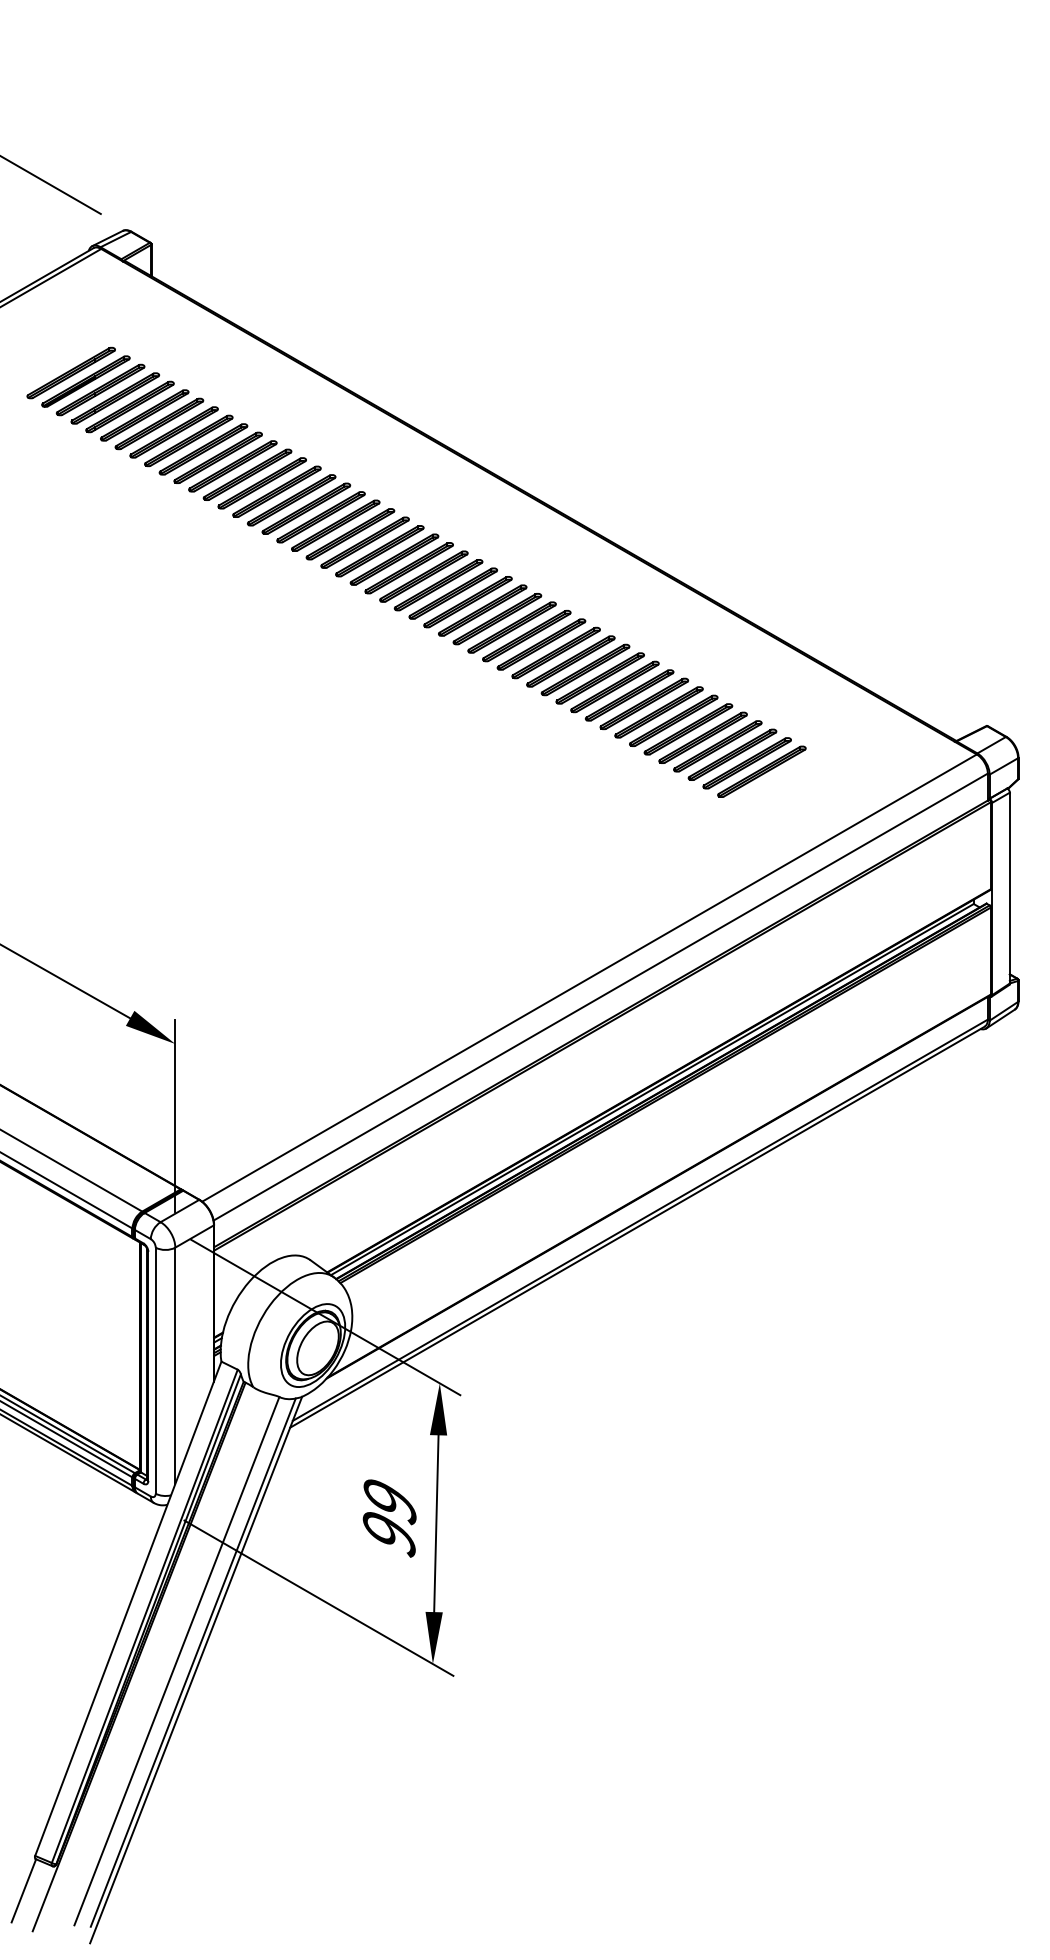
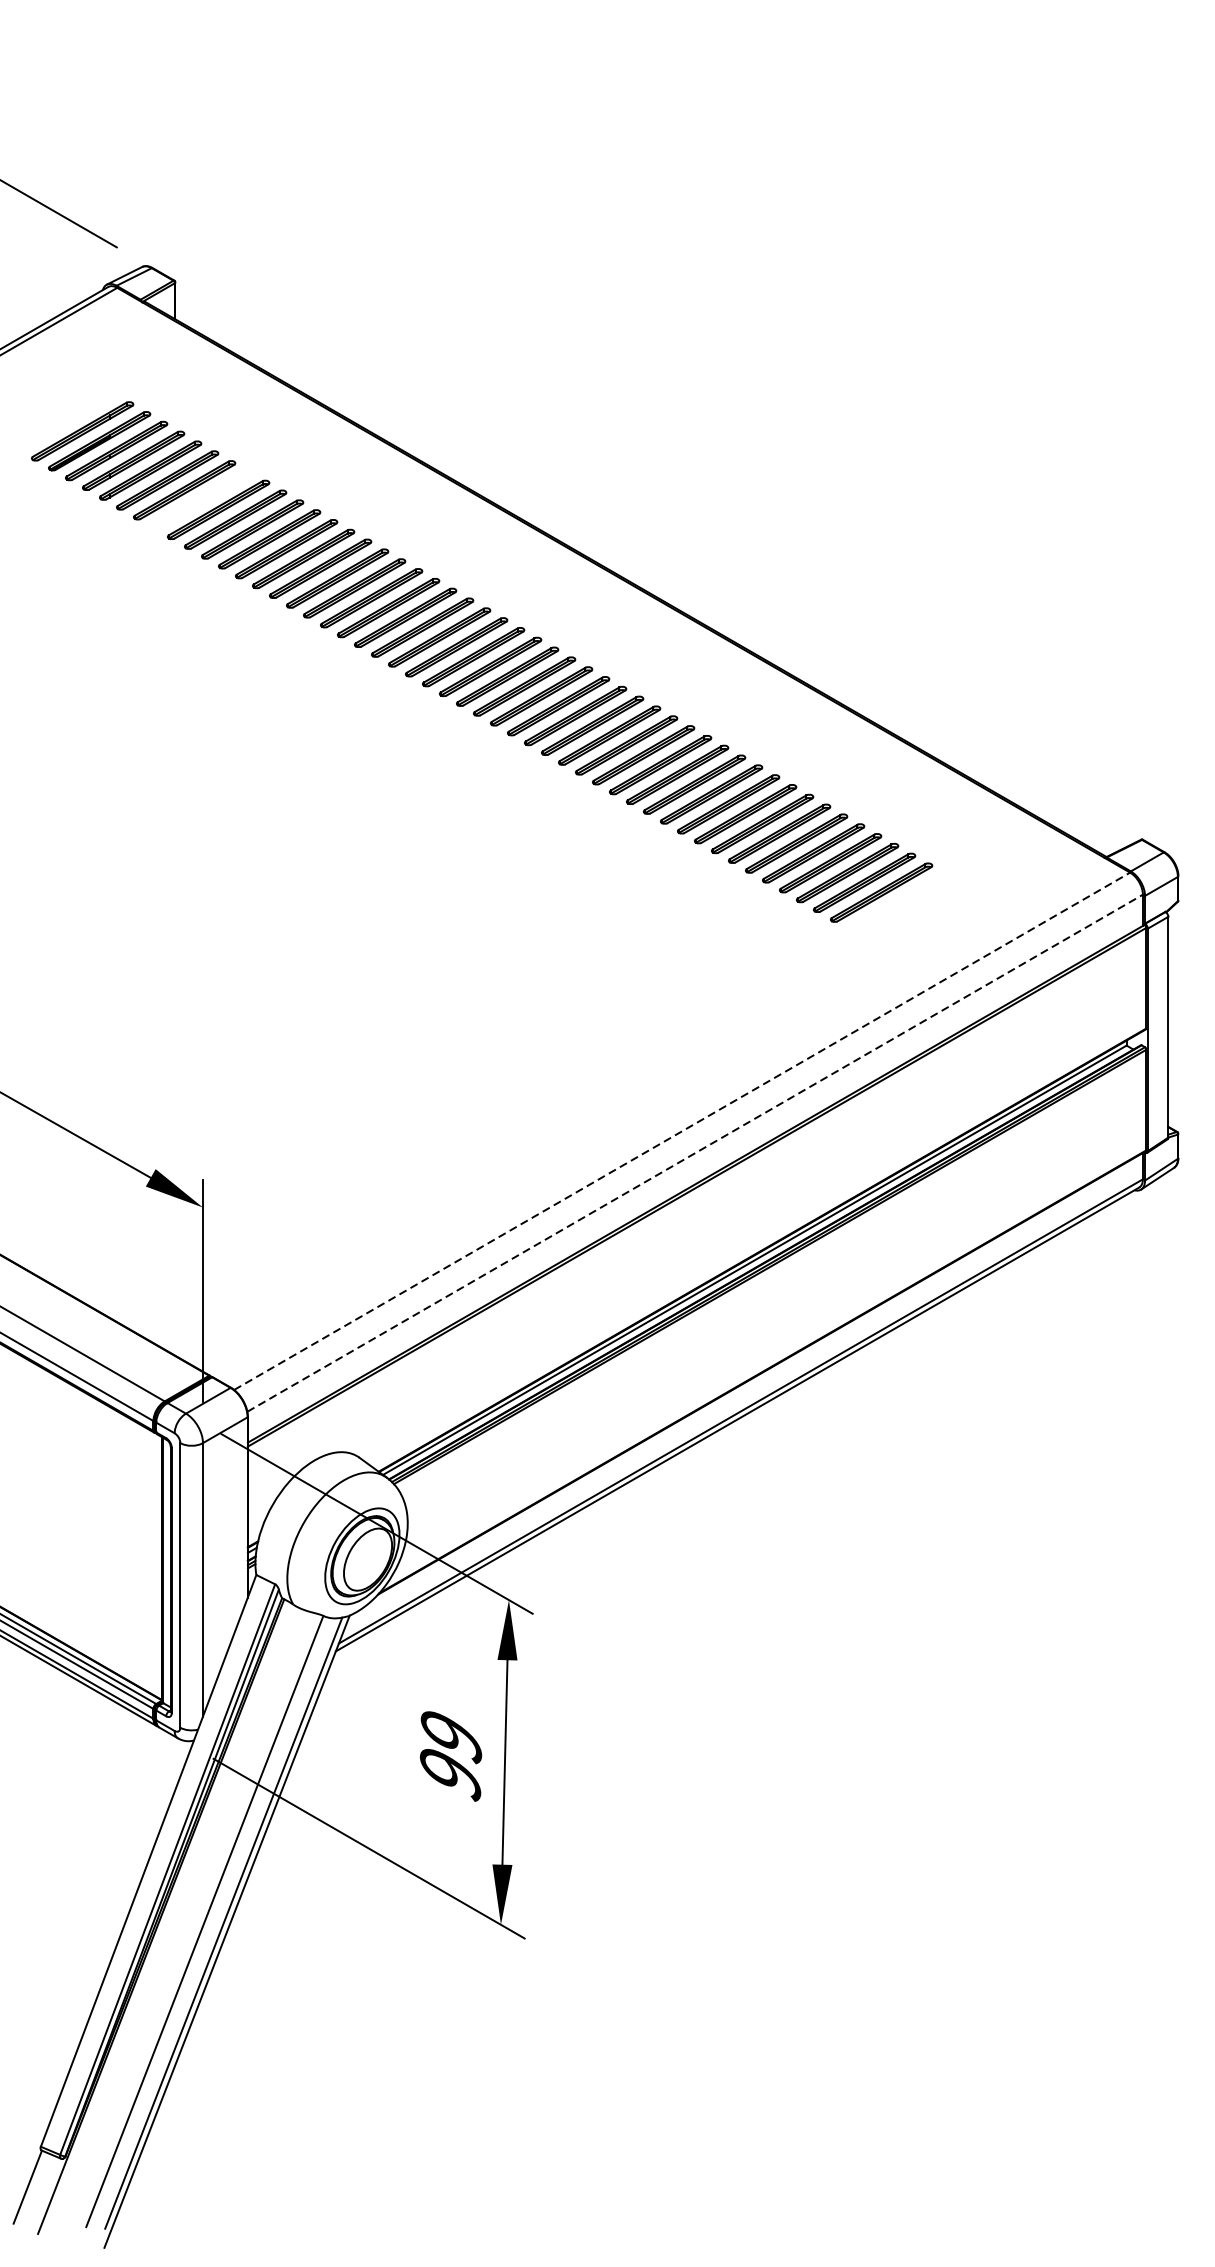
part: (173, 432) -> (200, 500), removed
line: (589, 977) -> (682, 1130), solid -> dashed
line: (600, 997) -> (694, 1153), solid -> dashed

